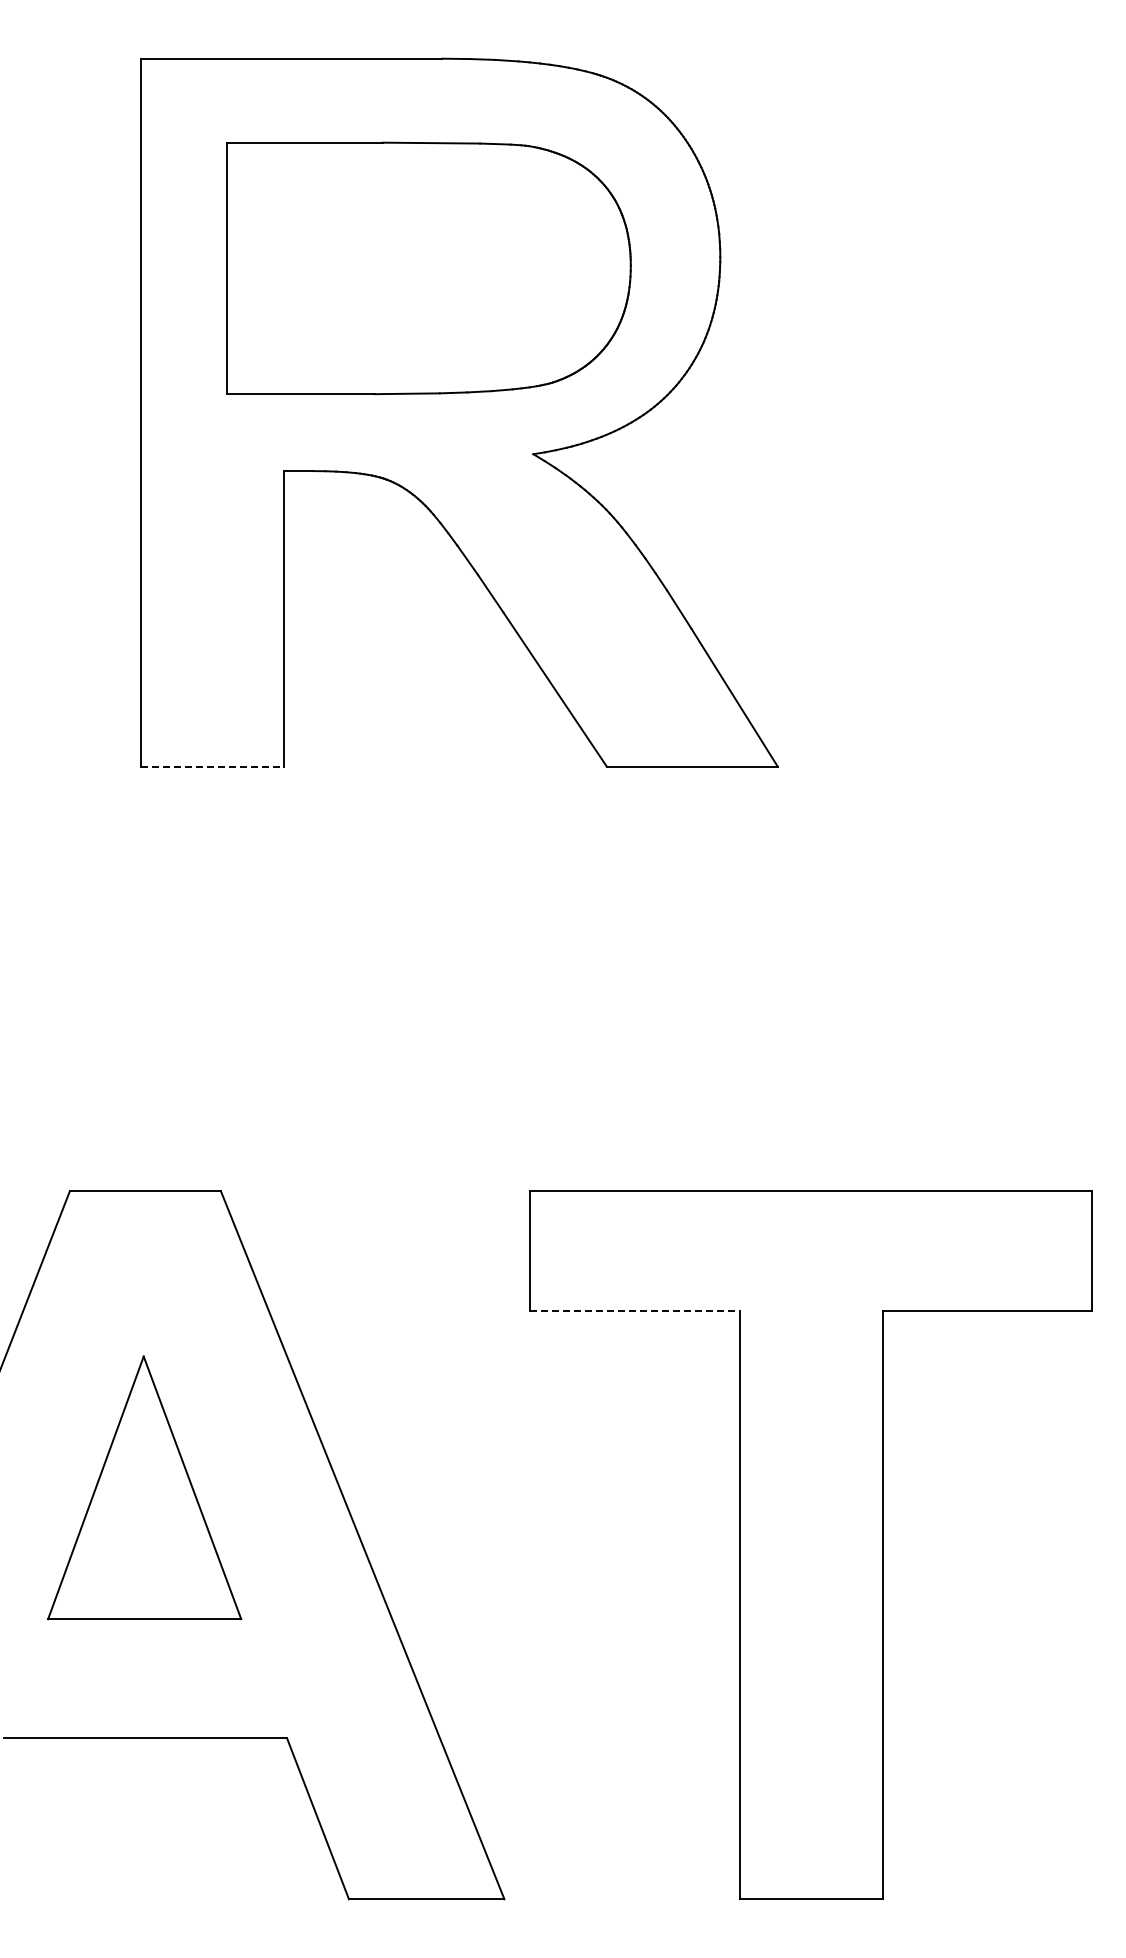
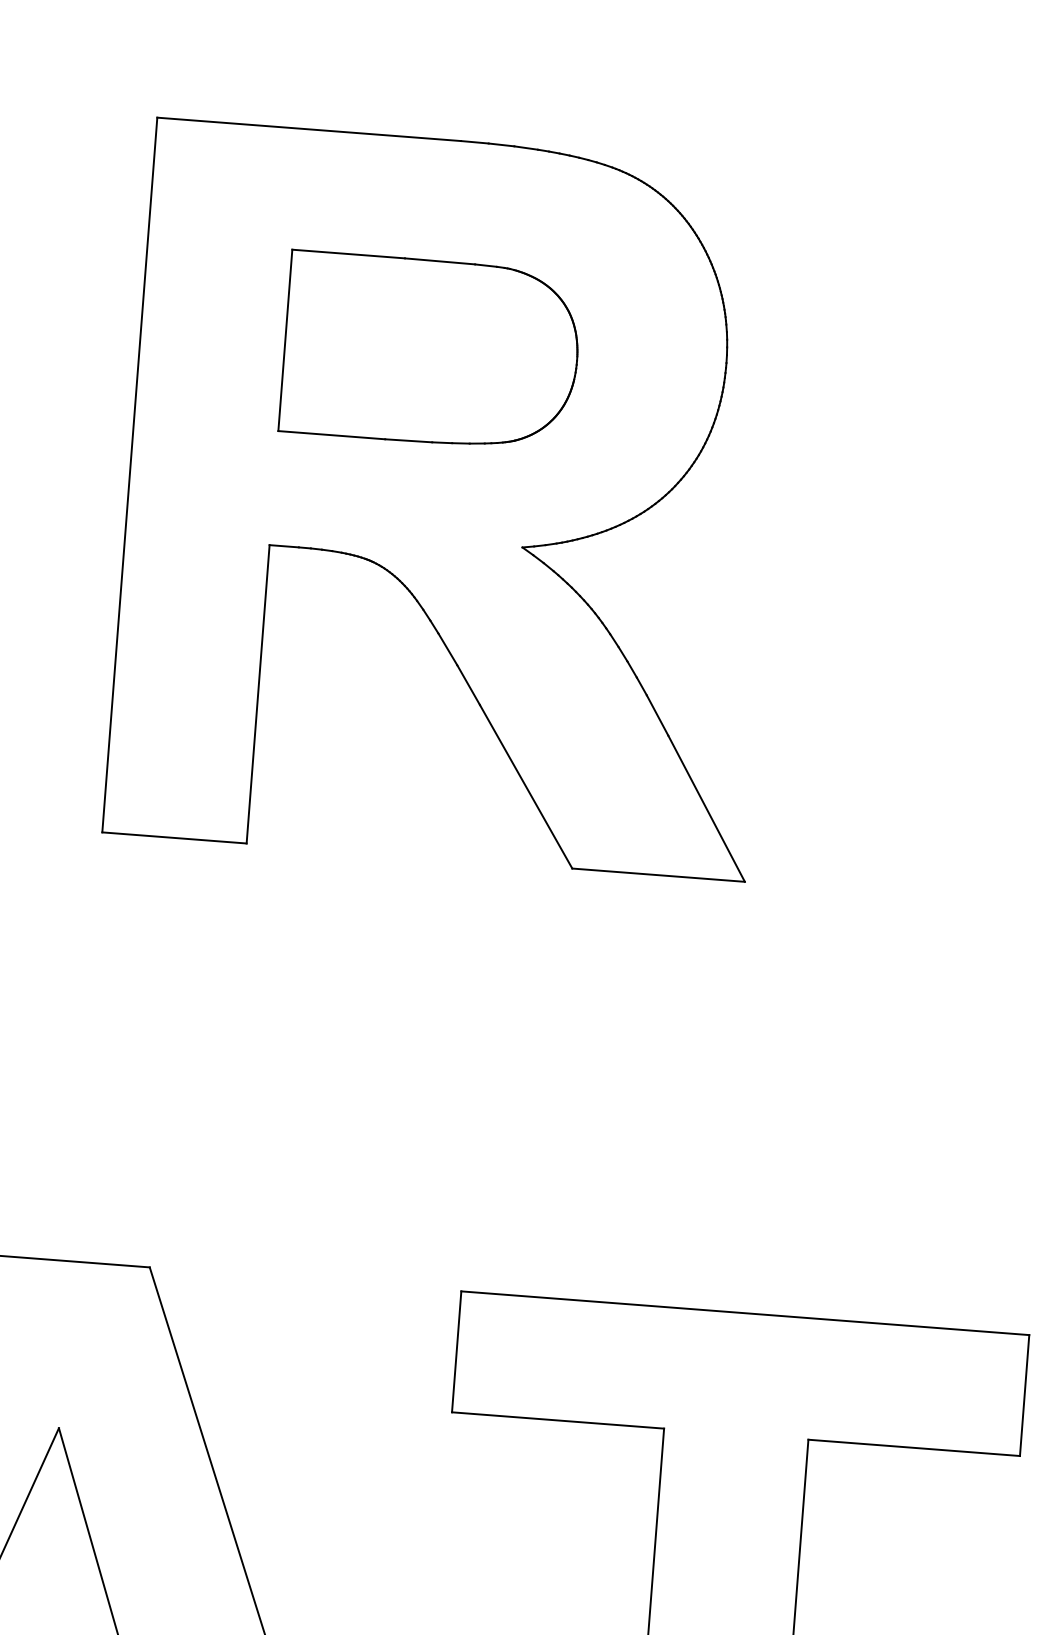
part: (428, 267) -> (431, 350), size x0.71
line: (213, 766) -> (175, 837), dashed -> solid
line: (635, 1311) -> (558, 1420), dashed -> solid

